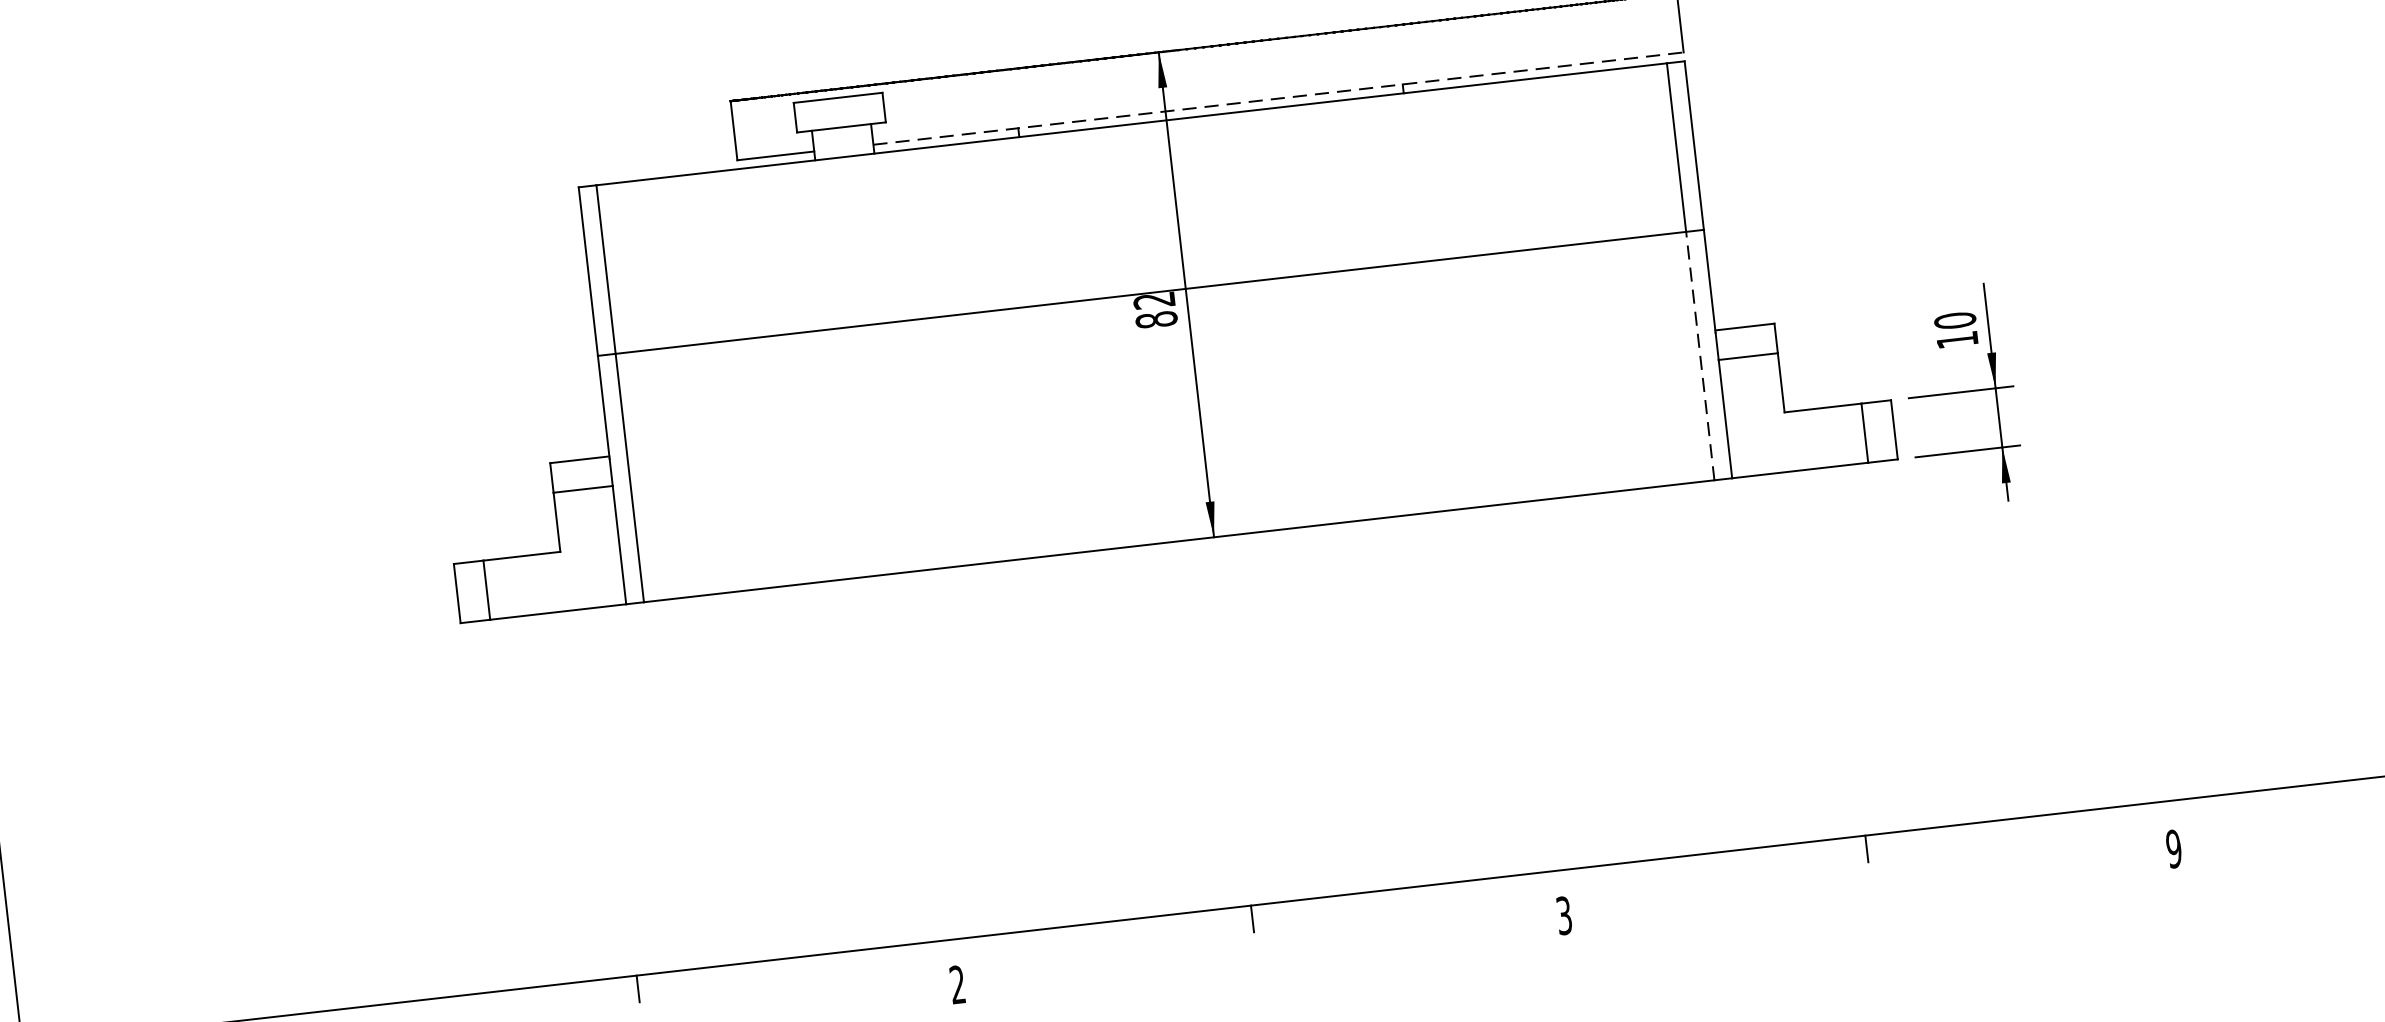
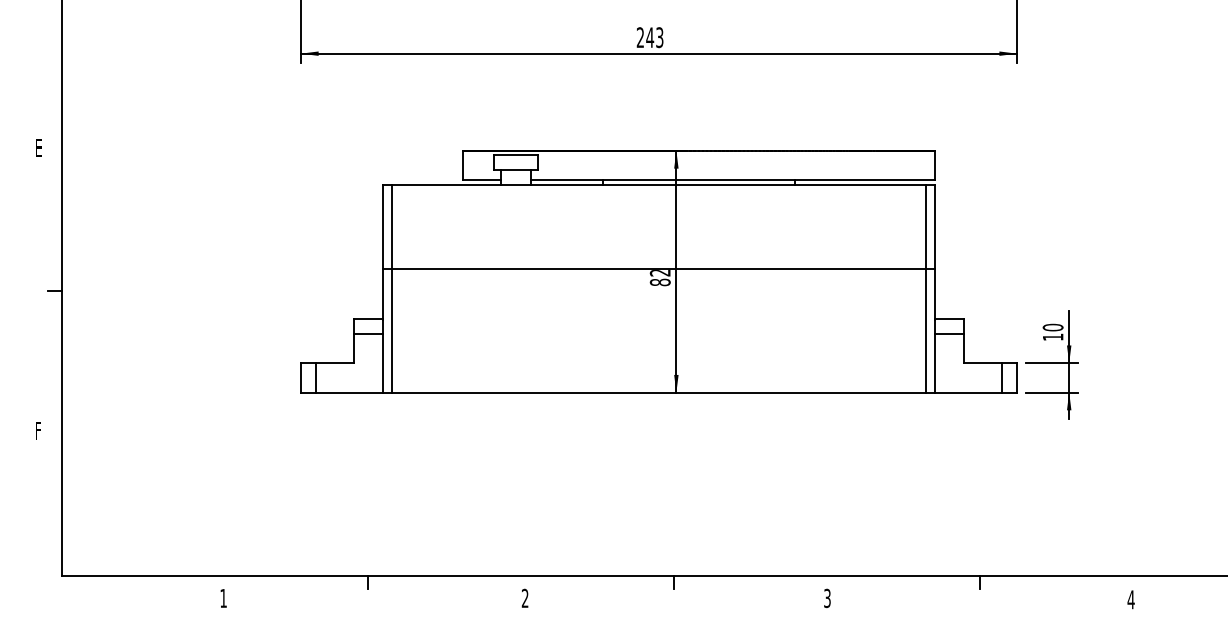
line: (1278, 98) -> (732, 180), dashed -> solid
line: (1699, 355) -> (925, 330), dashed -> solid
text: (2172, 848) -> (1130, 599), 9 -> 4

